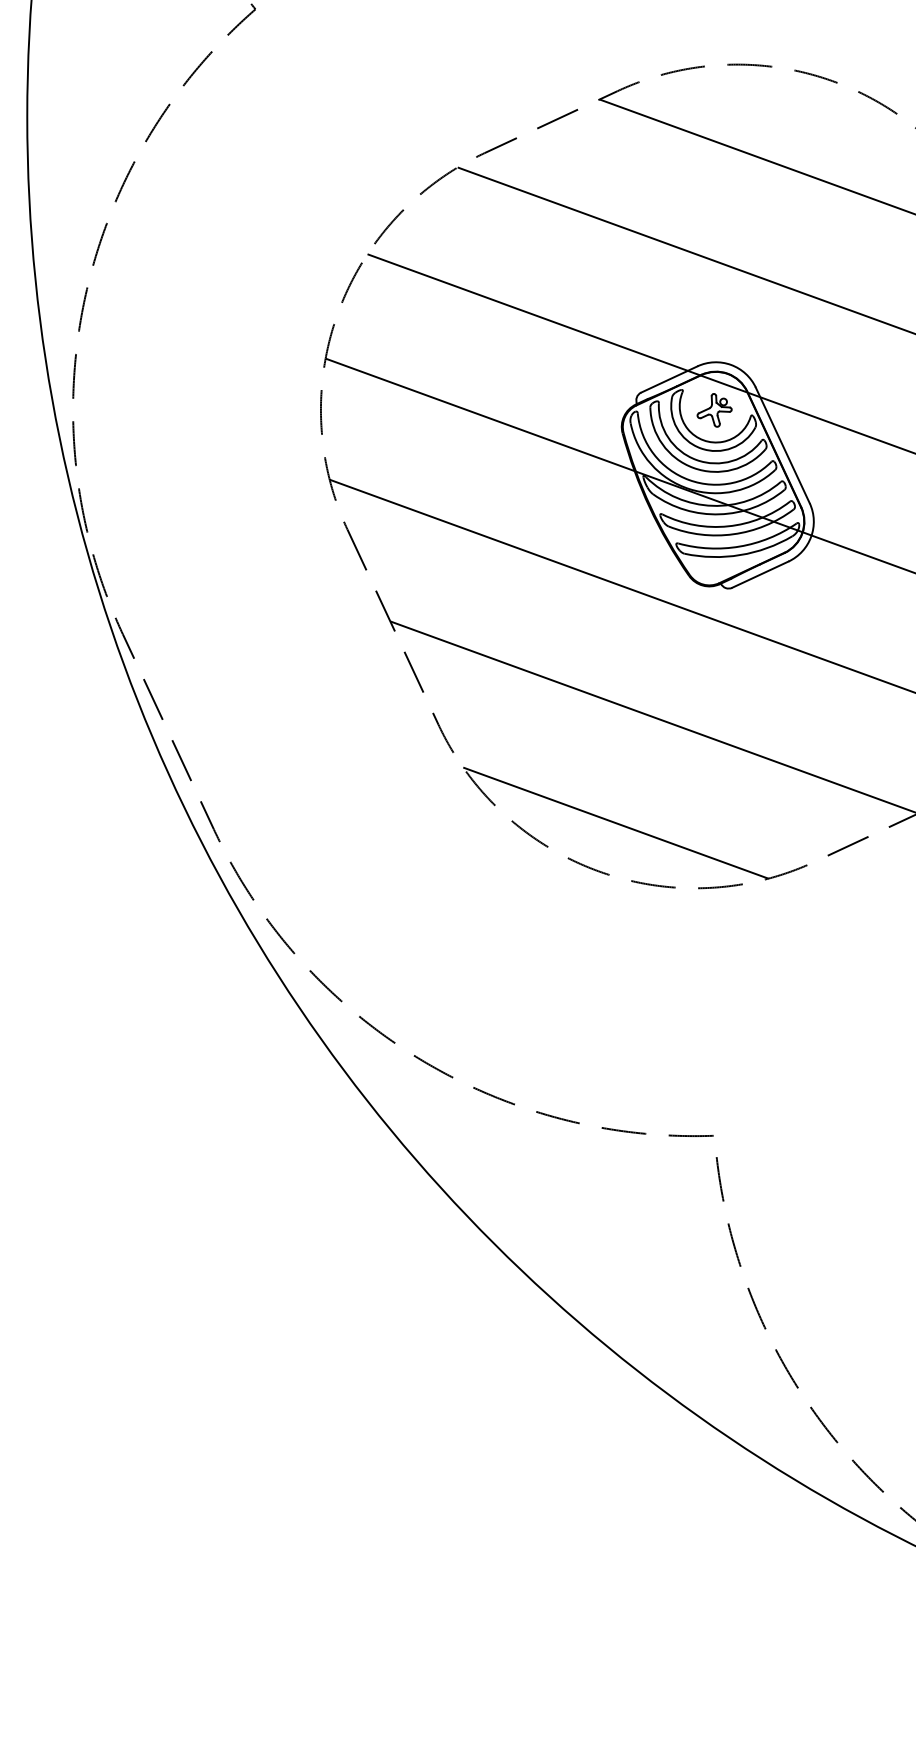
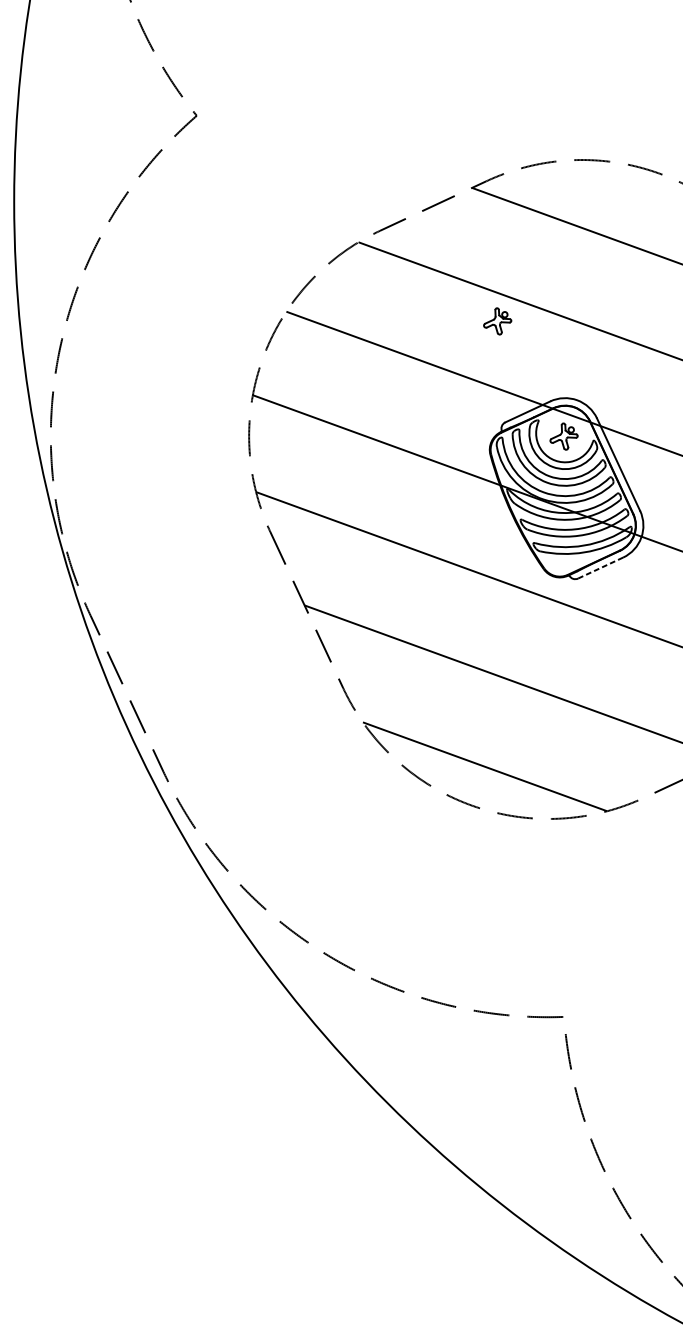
part: (631, 266) -> (497, 321), added
line: (760, 574) -> (600, 567), solid -> dashed

